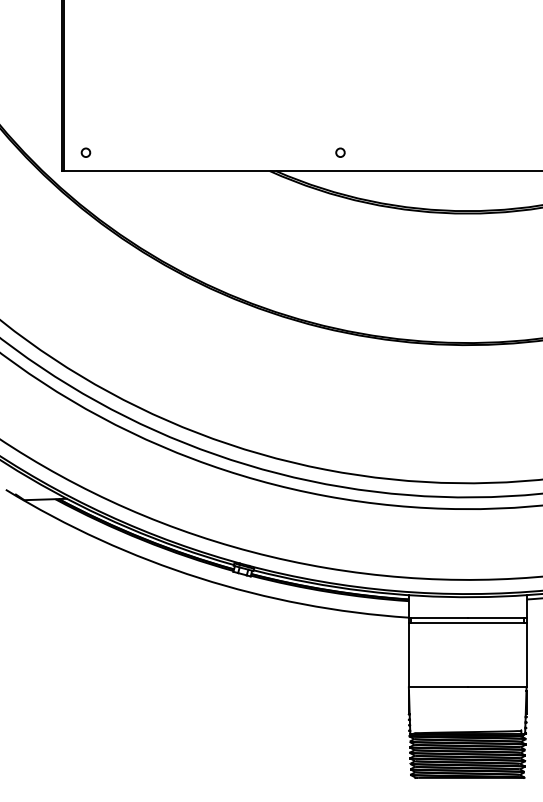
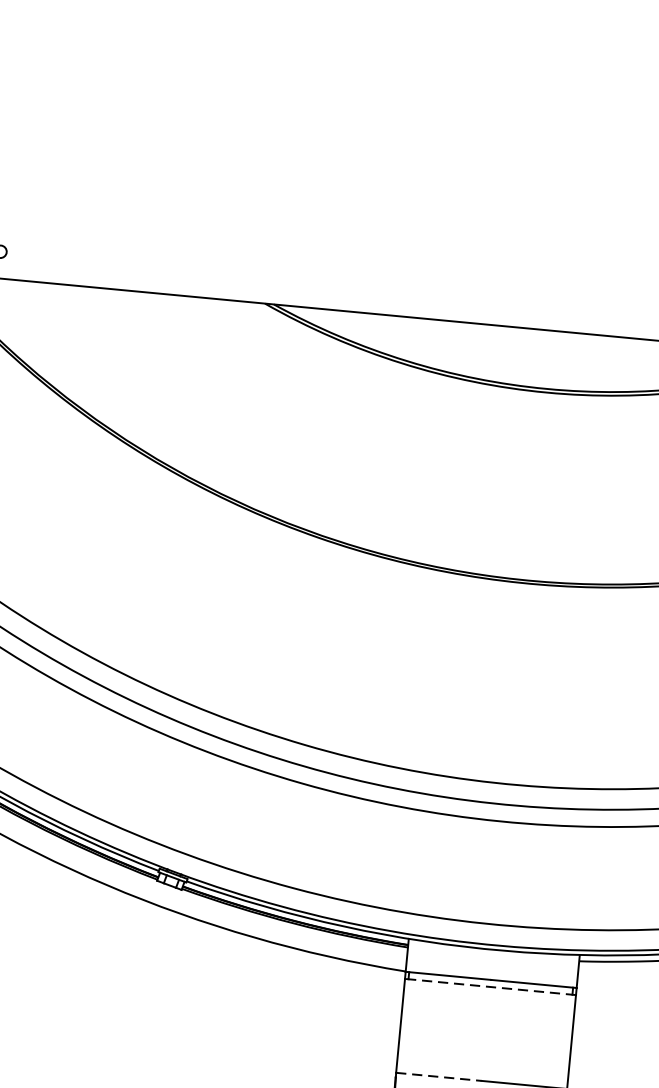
circle: (340, 152) -> (370, 286), removed
line: (467, 622) -> (490, 986), solid -> dashed
line: (438, 687) -> (439, 1077), solid -> dashed

